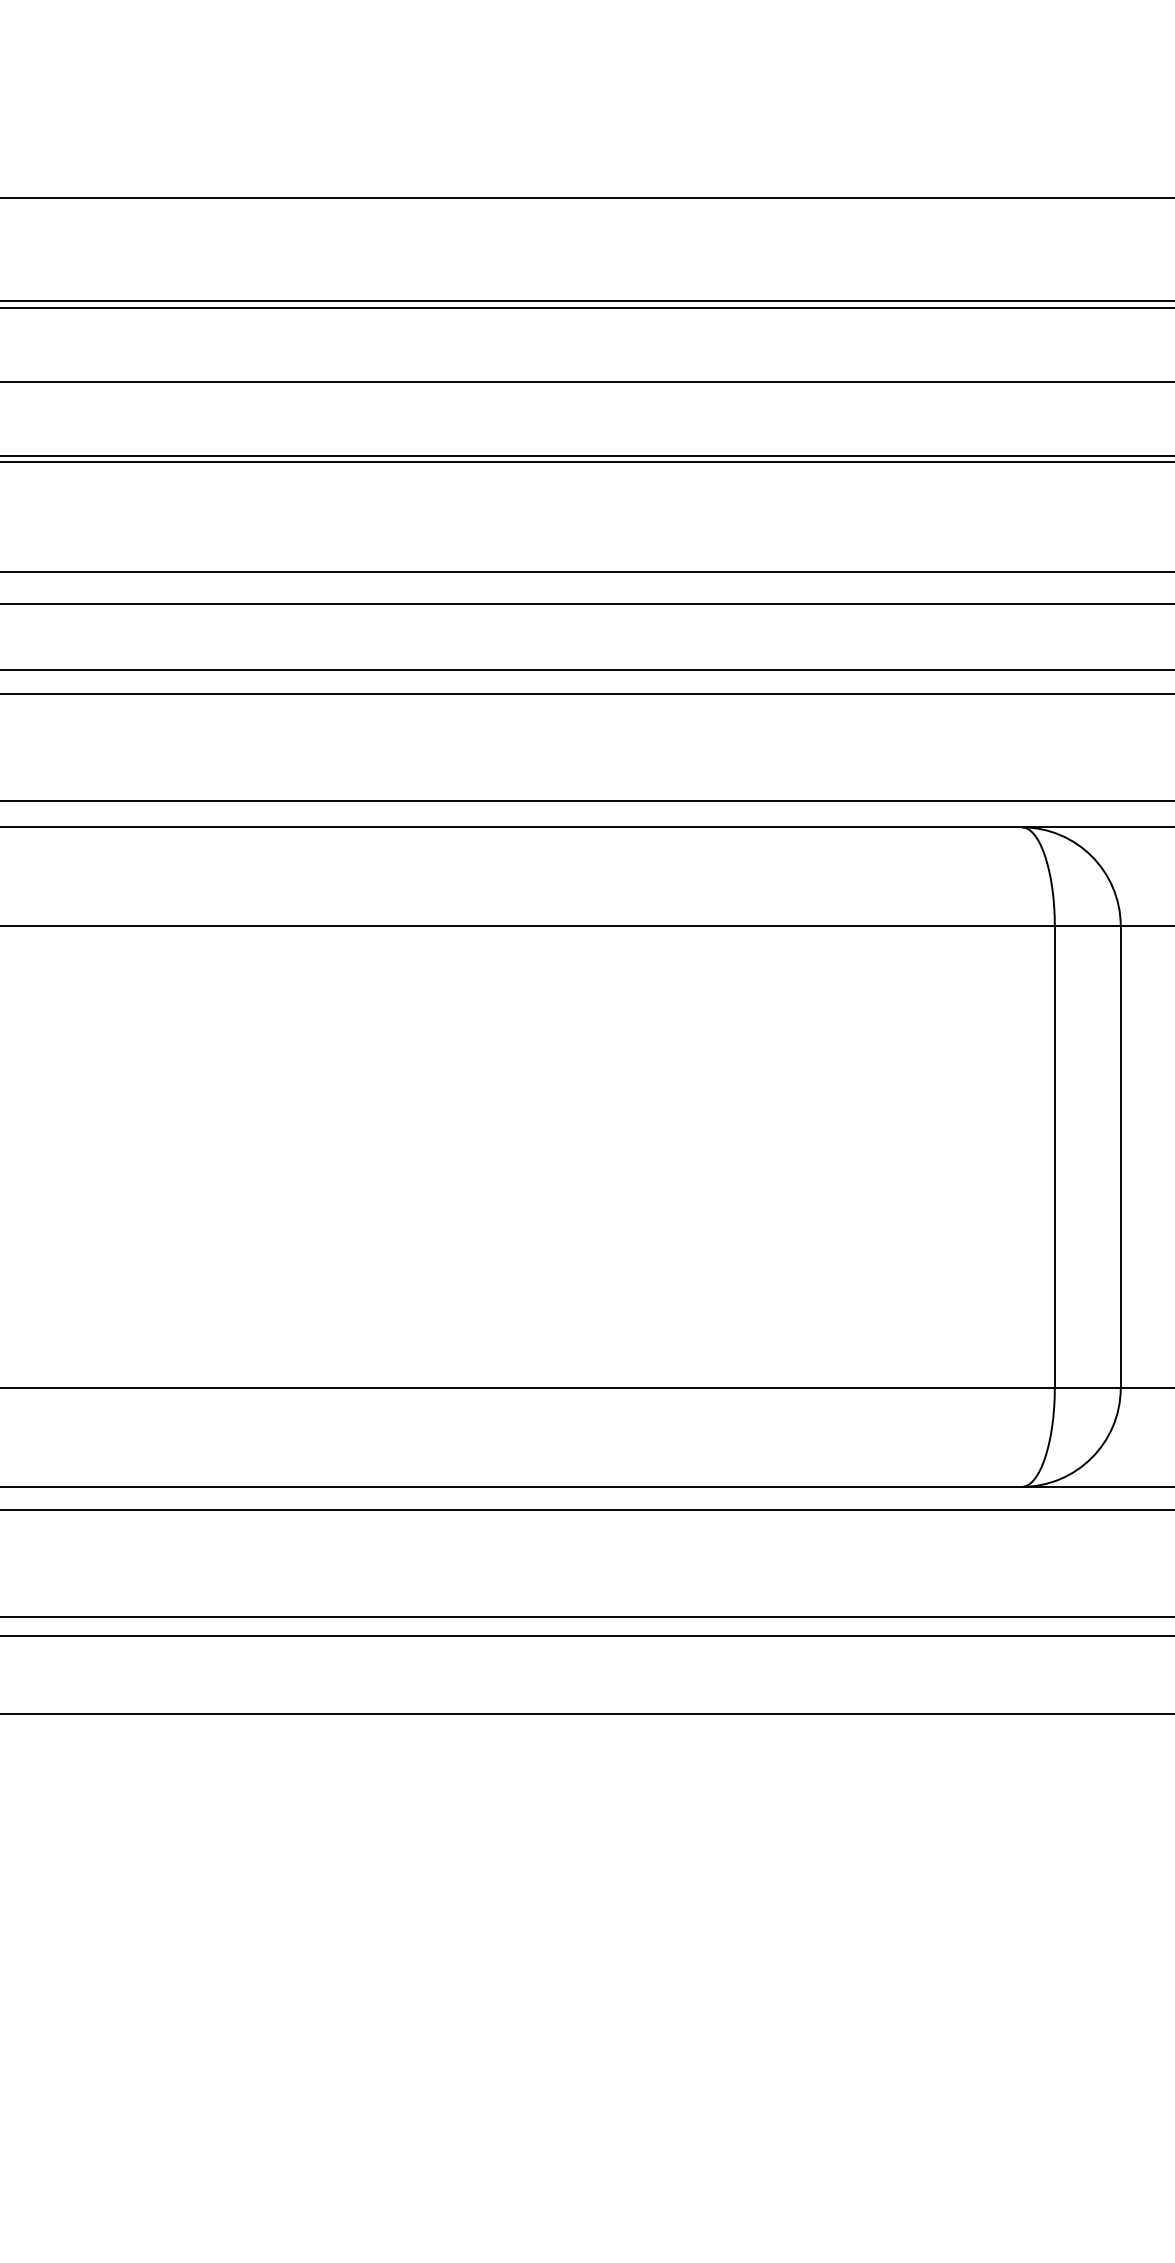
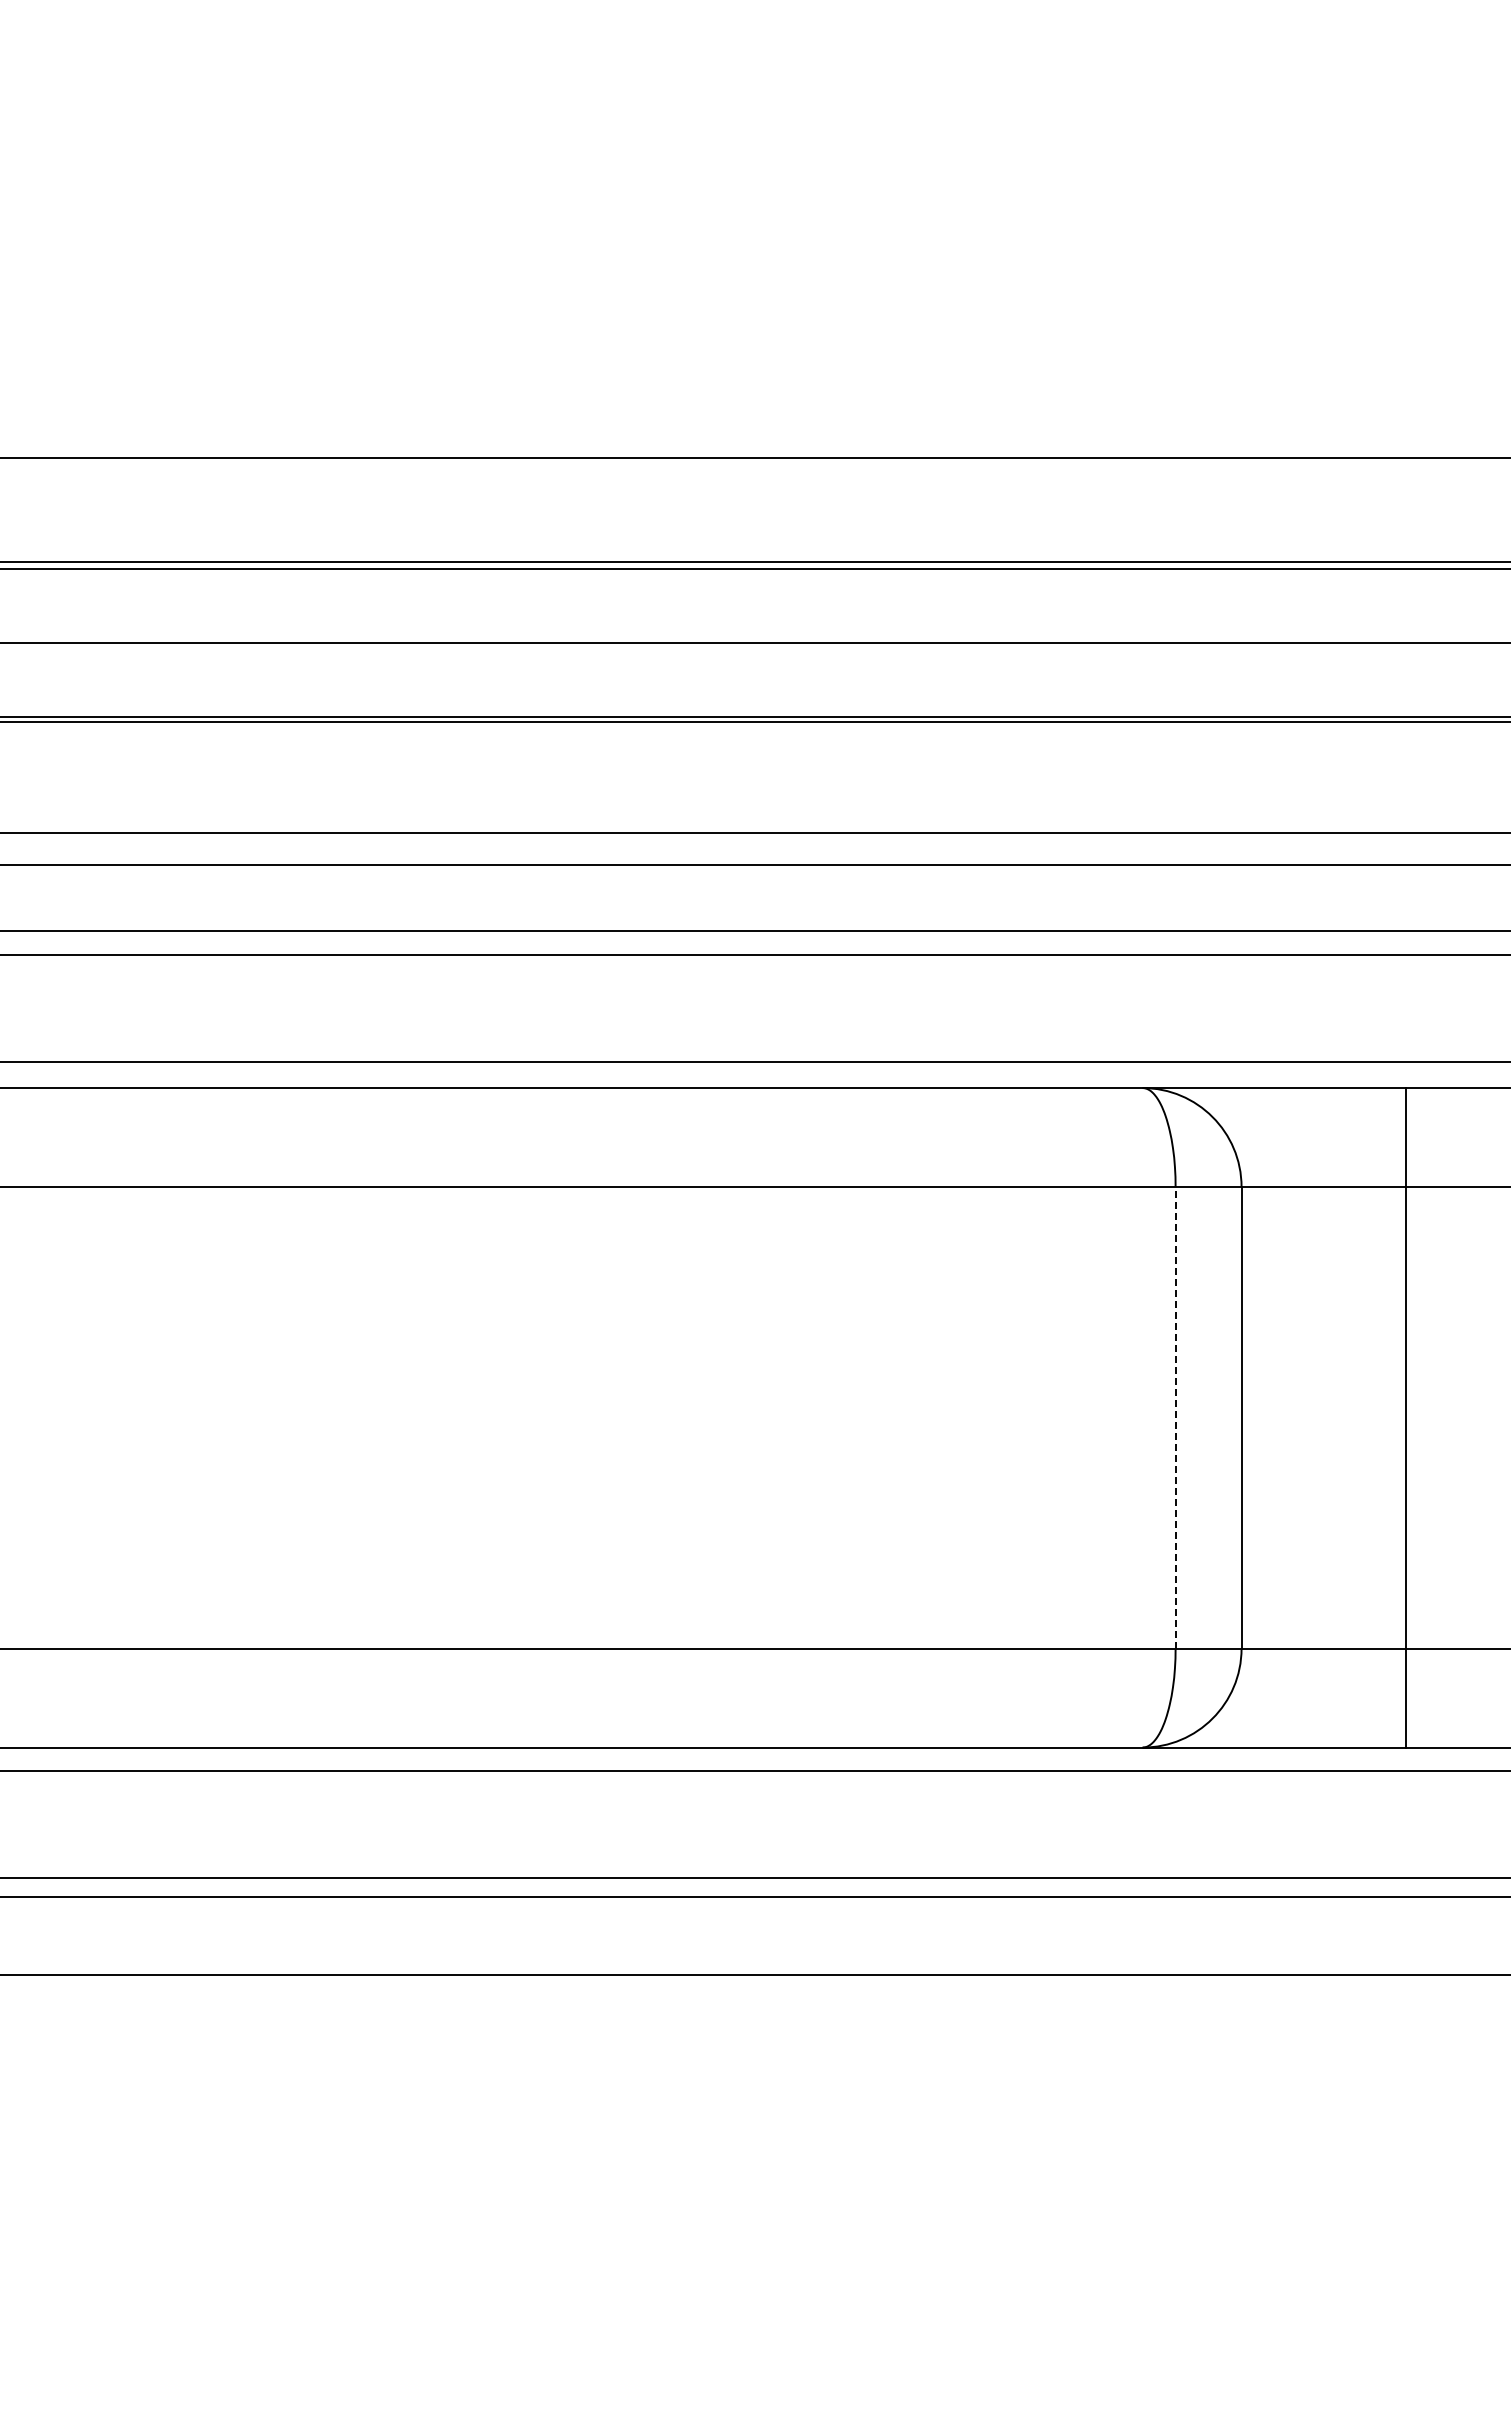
line: (1054, 1156) -> (1175, 1417), solid -> dashed

